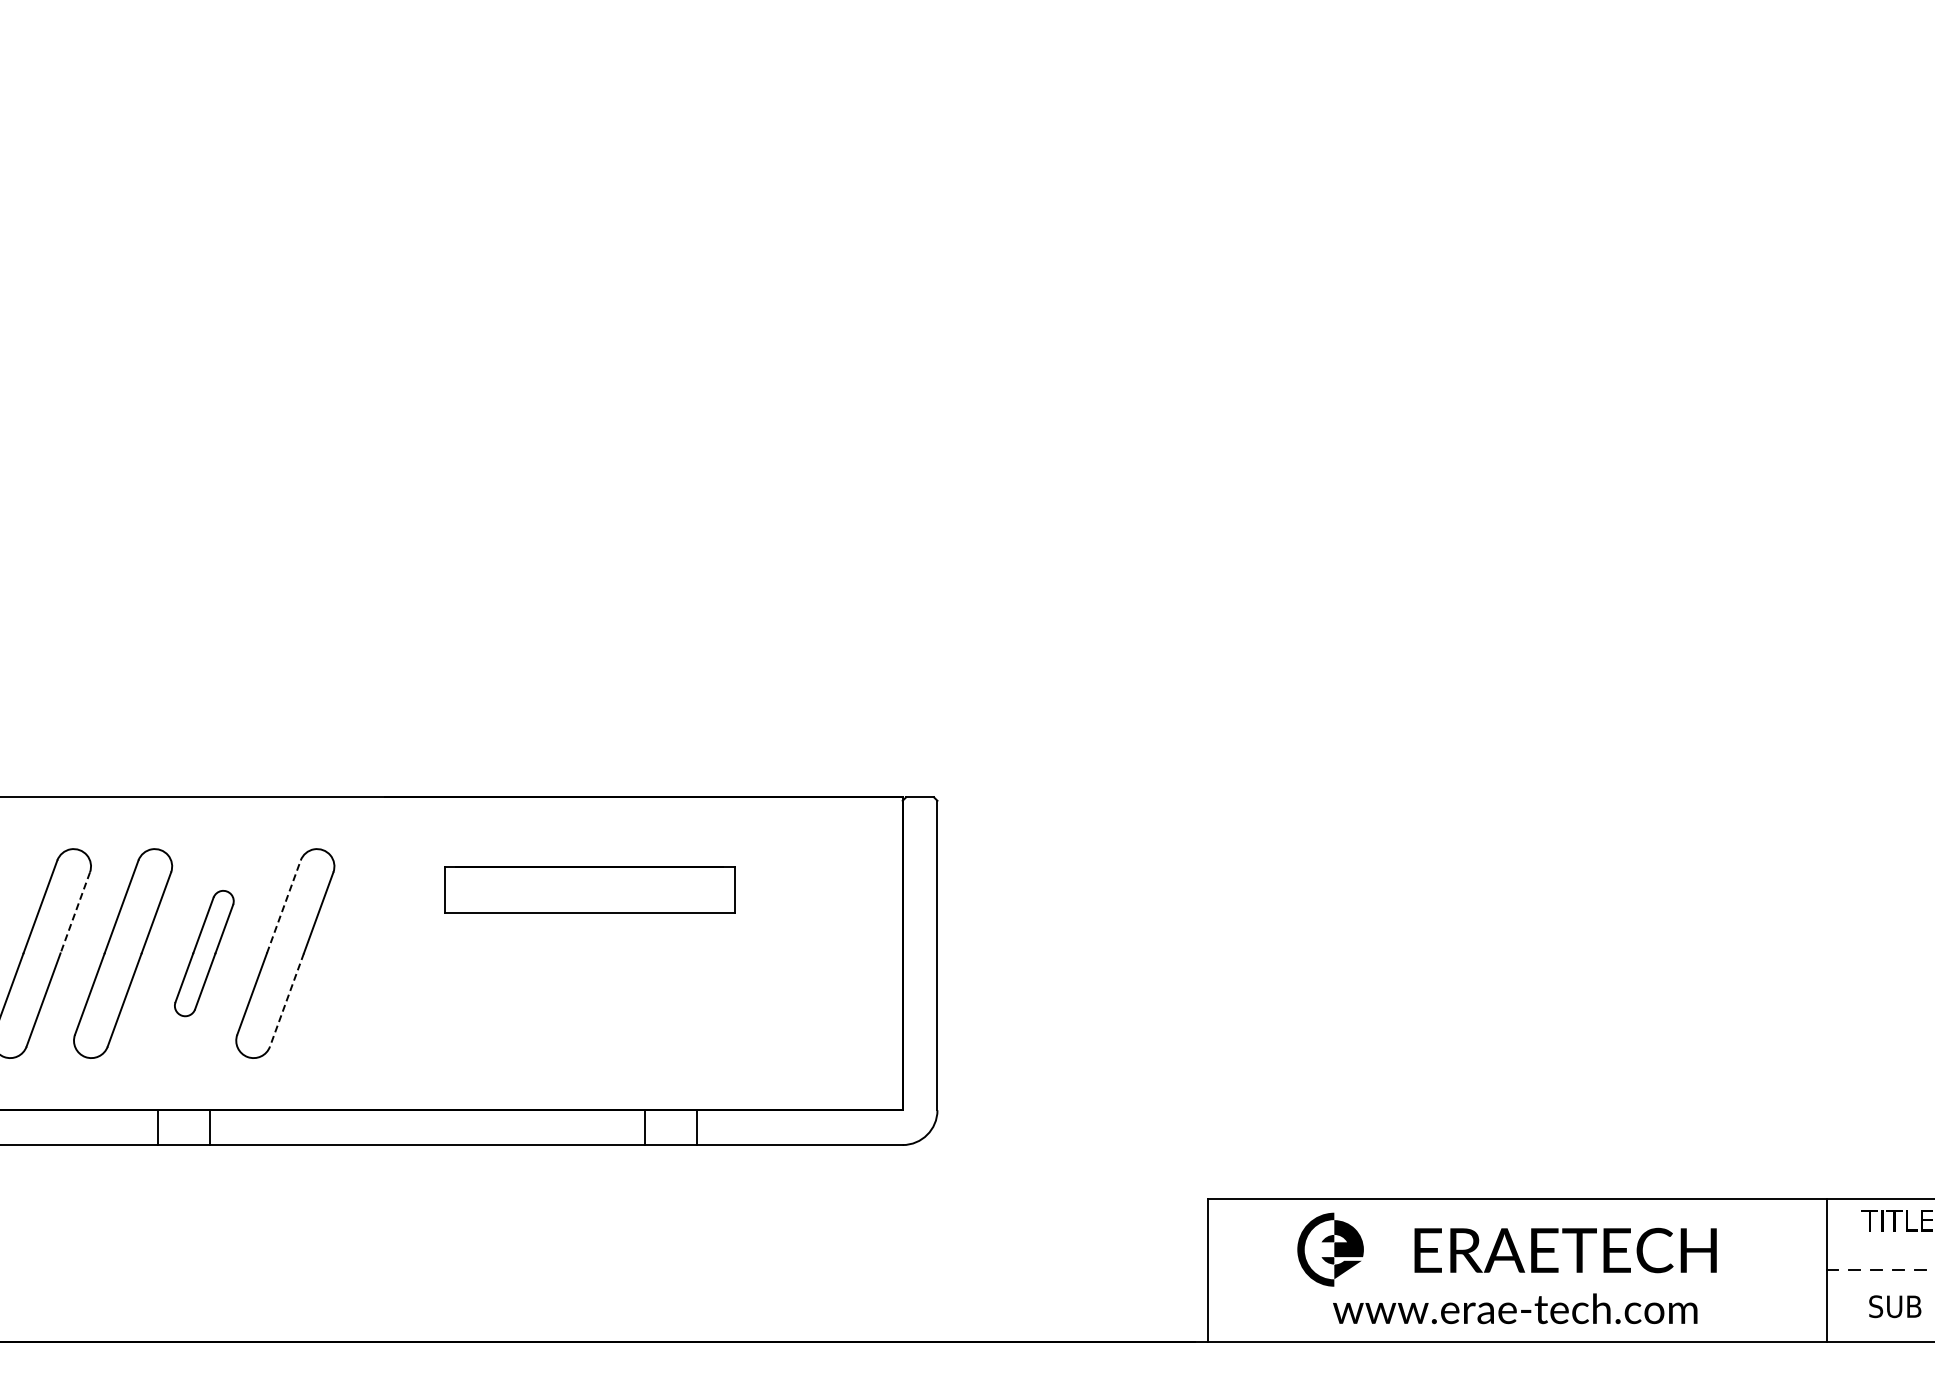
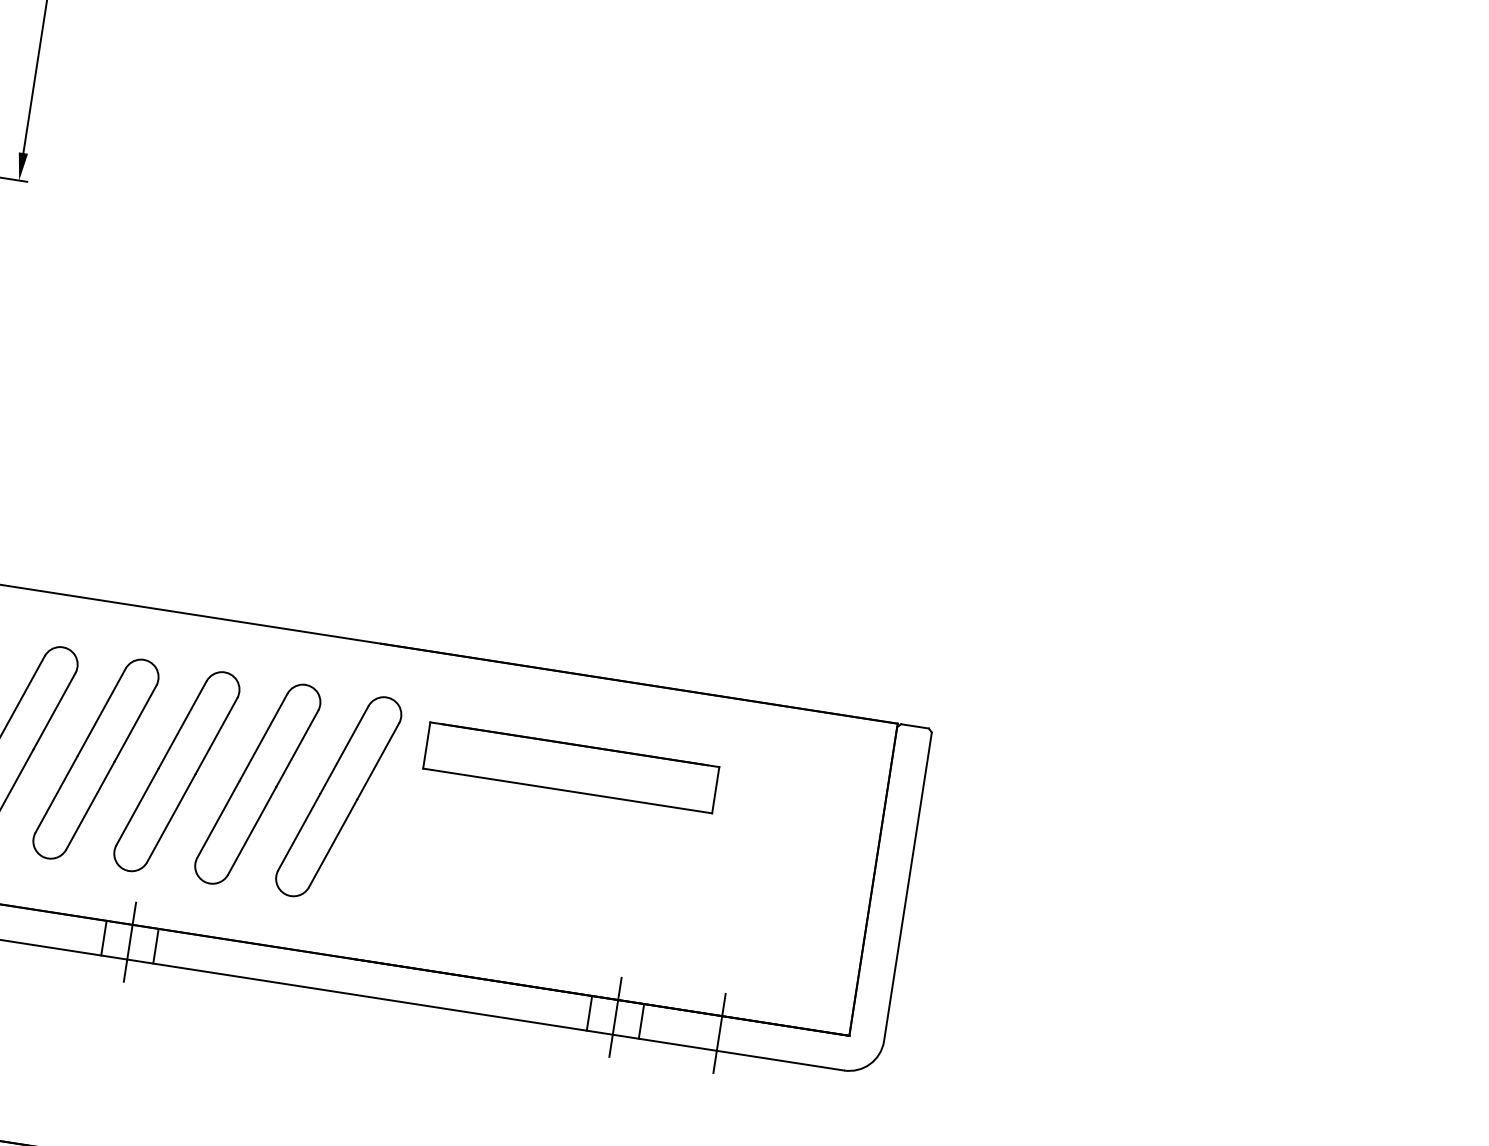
line: (284, 906) -> (264, 737), dashed -> solid
line: (75, 913) -> (54, 711), dashed -> solid
part: (204, 953) -> (177, 771), size x1.67
part: (366, 953) -> (338, 796), added
line: (286, 1000) -> (251, 831), dashed -> solid
line: (184, 1127) -> (130, 942), added
line: (670, 1127) -> (615, 1017), added
line: (775, 1127) -> (719, 1033), added

